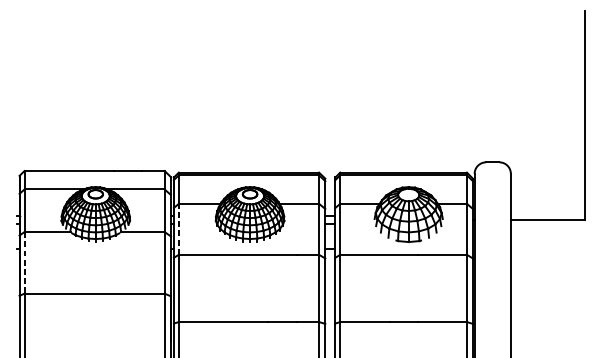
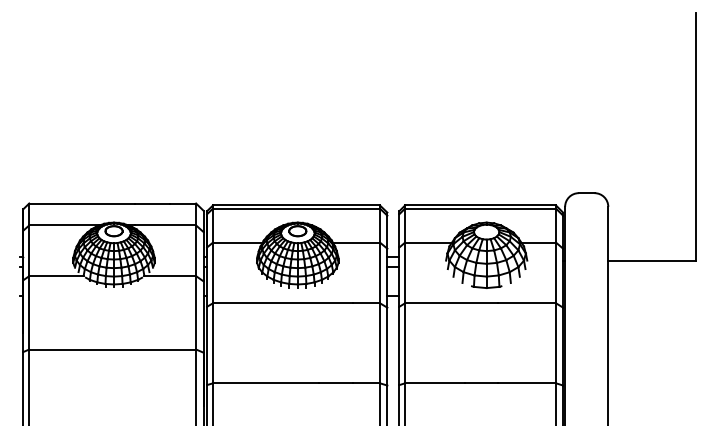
line: (179, 228) -> (213, 272), dashed -> solid
line: (24, 262) -> (29, 312), dashed -> solid

